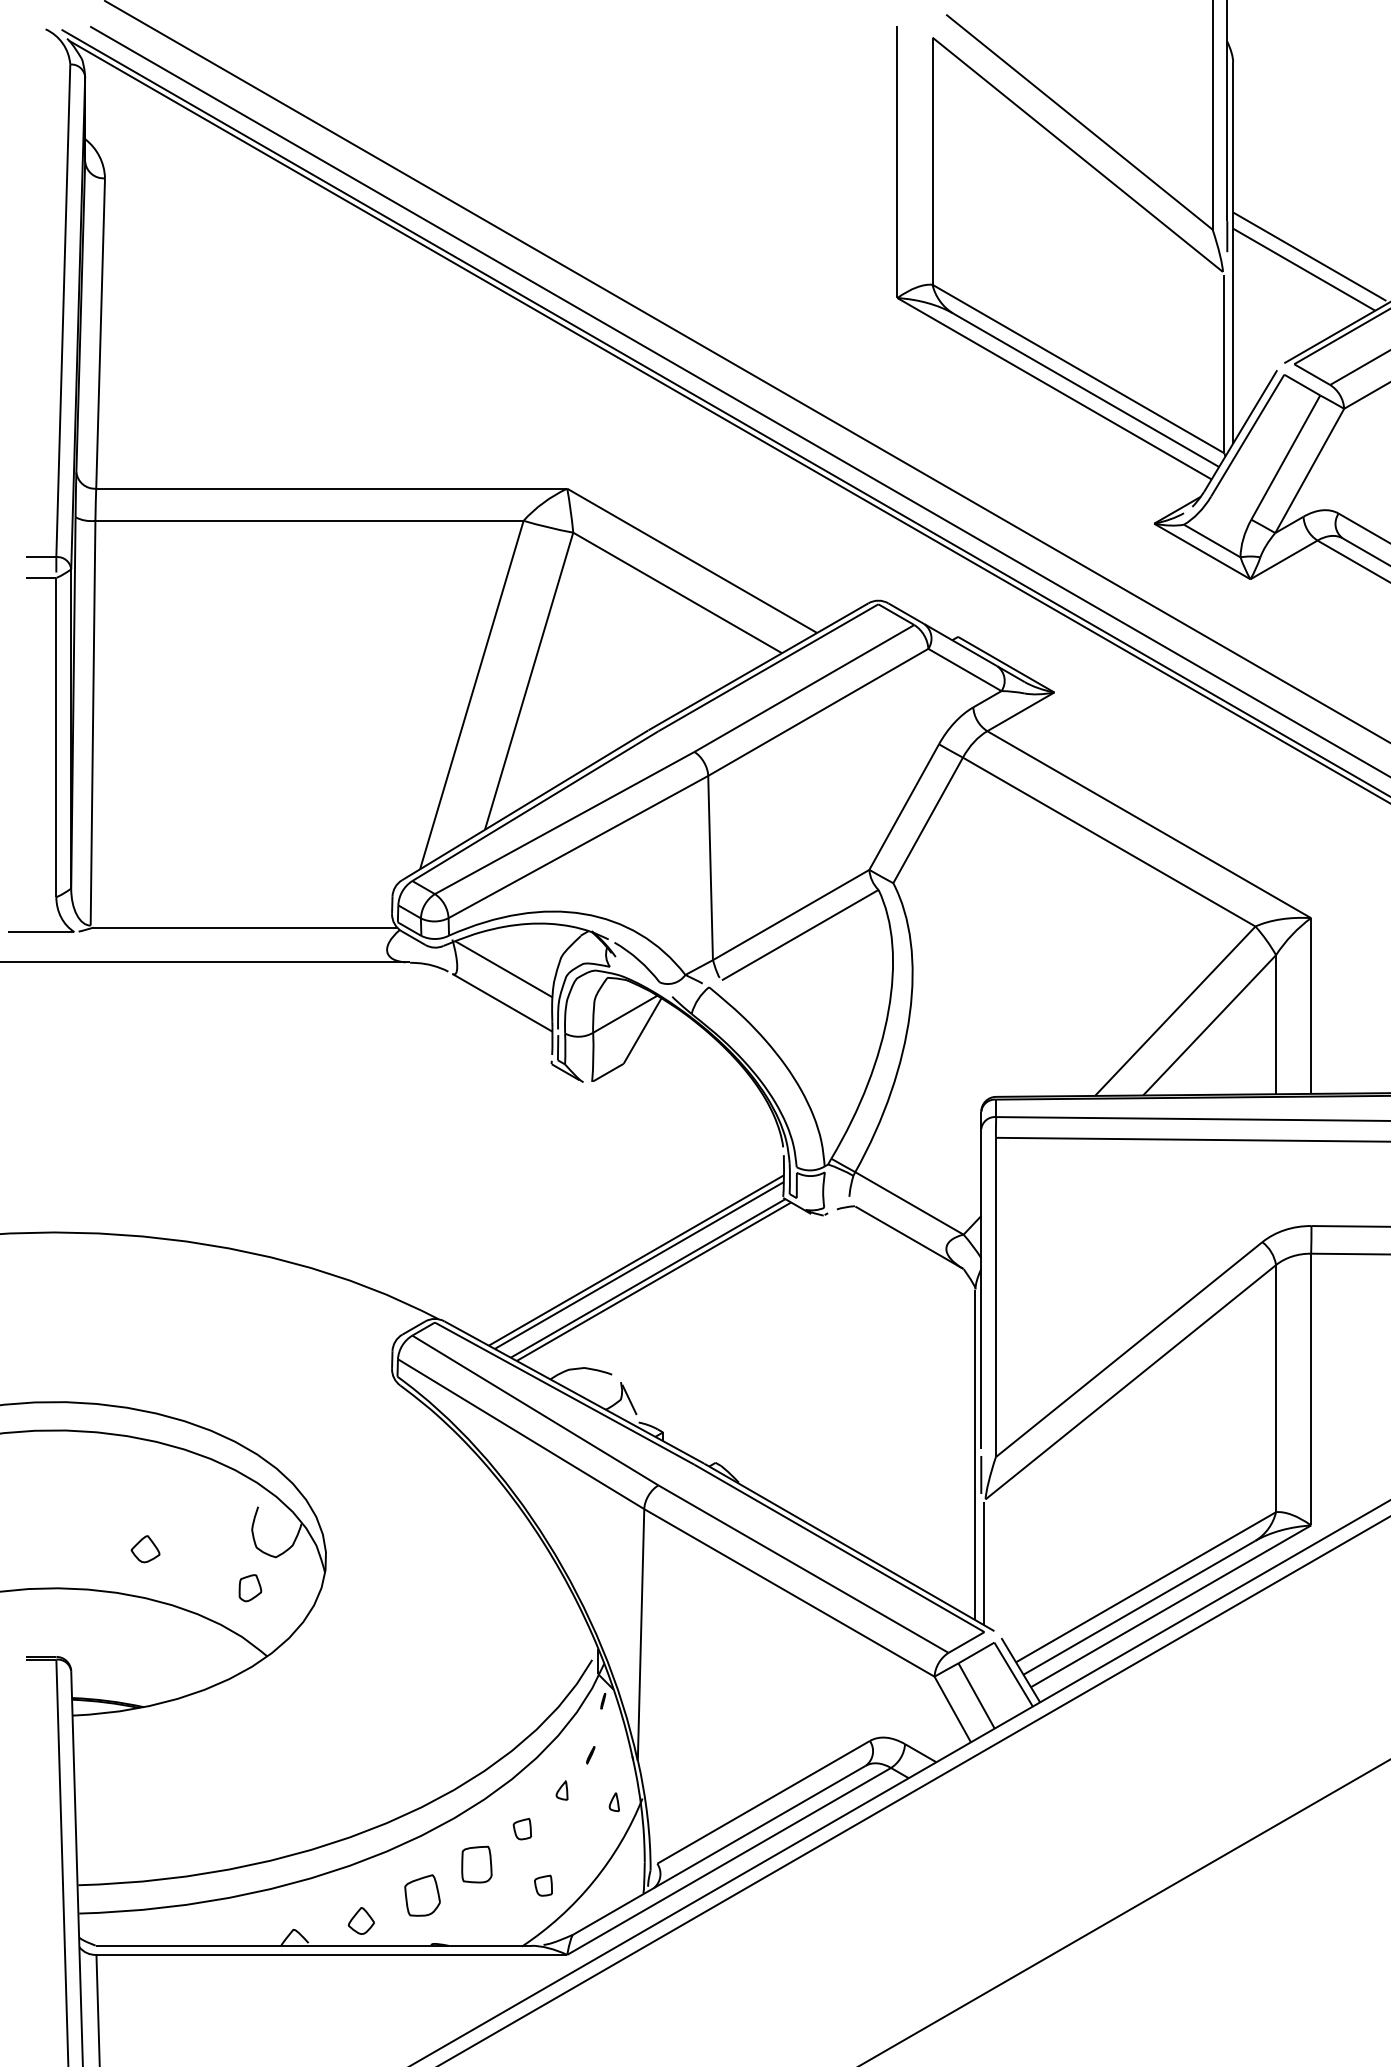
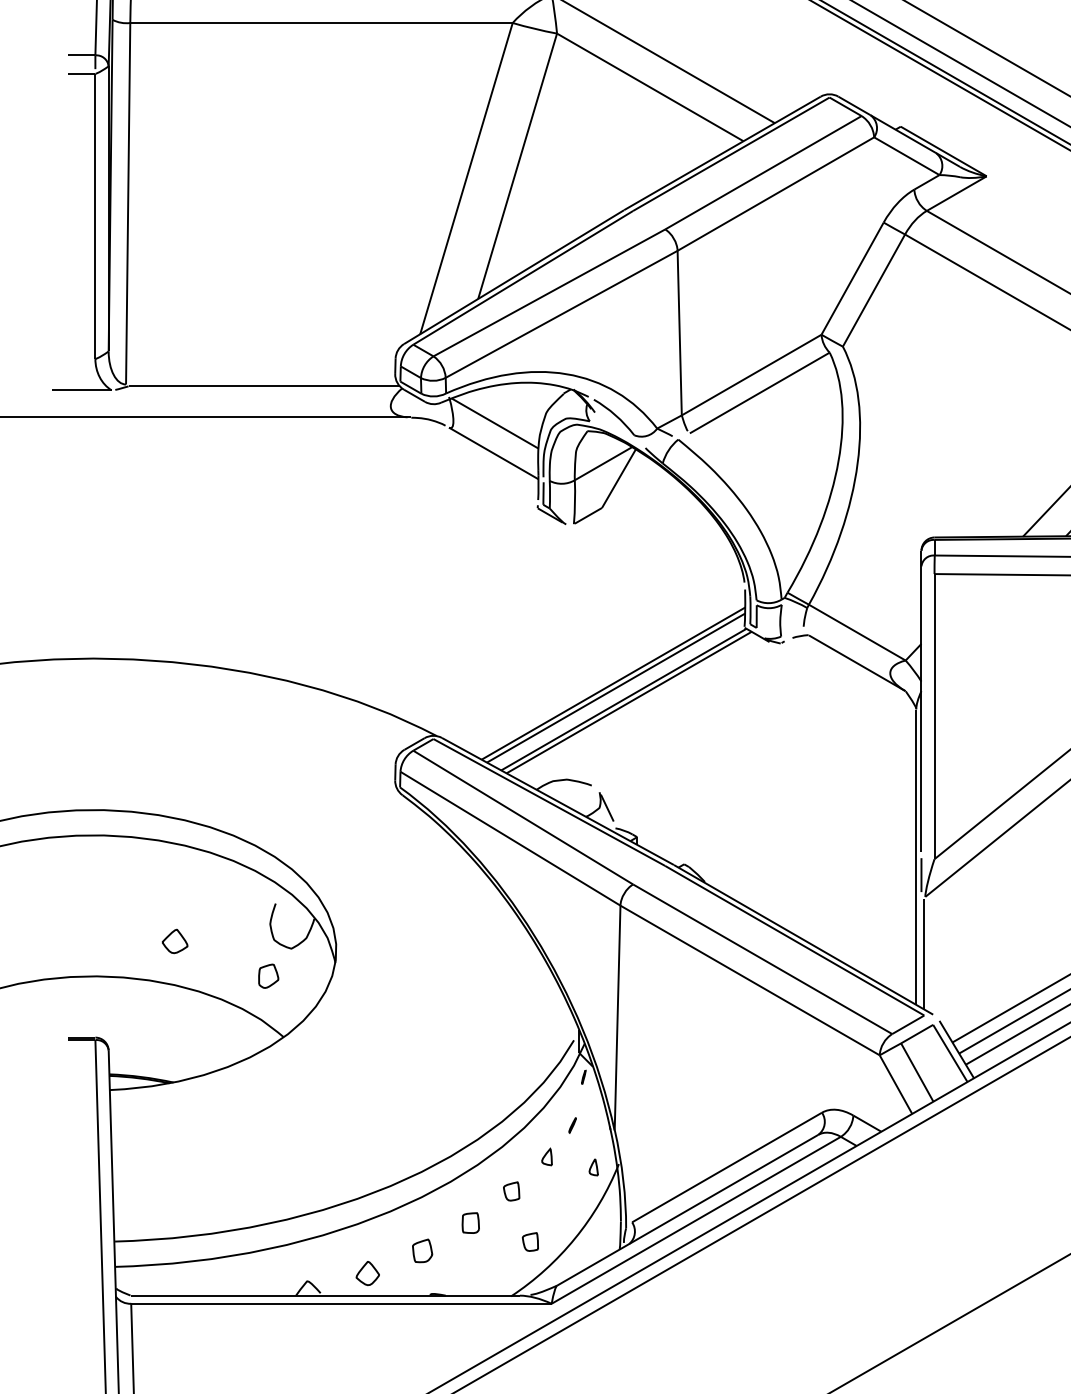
part: (476, 1864) -> (470, 1223), size x0.62
part: (422, 1895) -> (422, 1250), size x0.62

